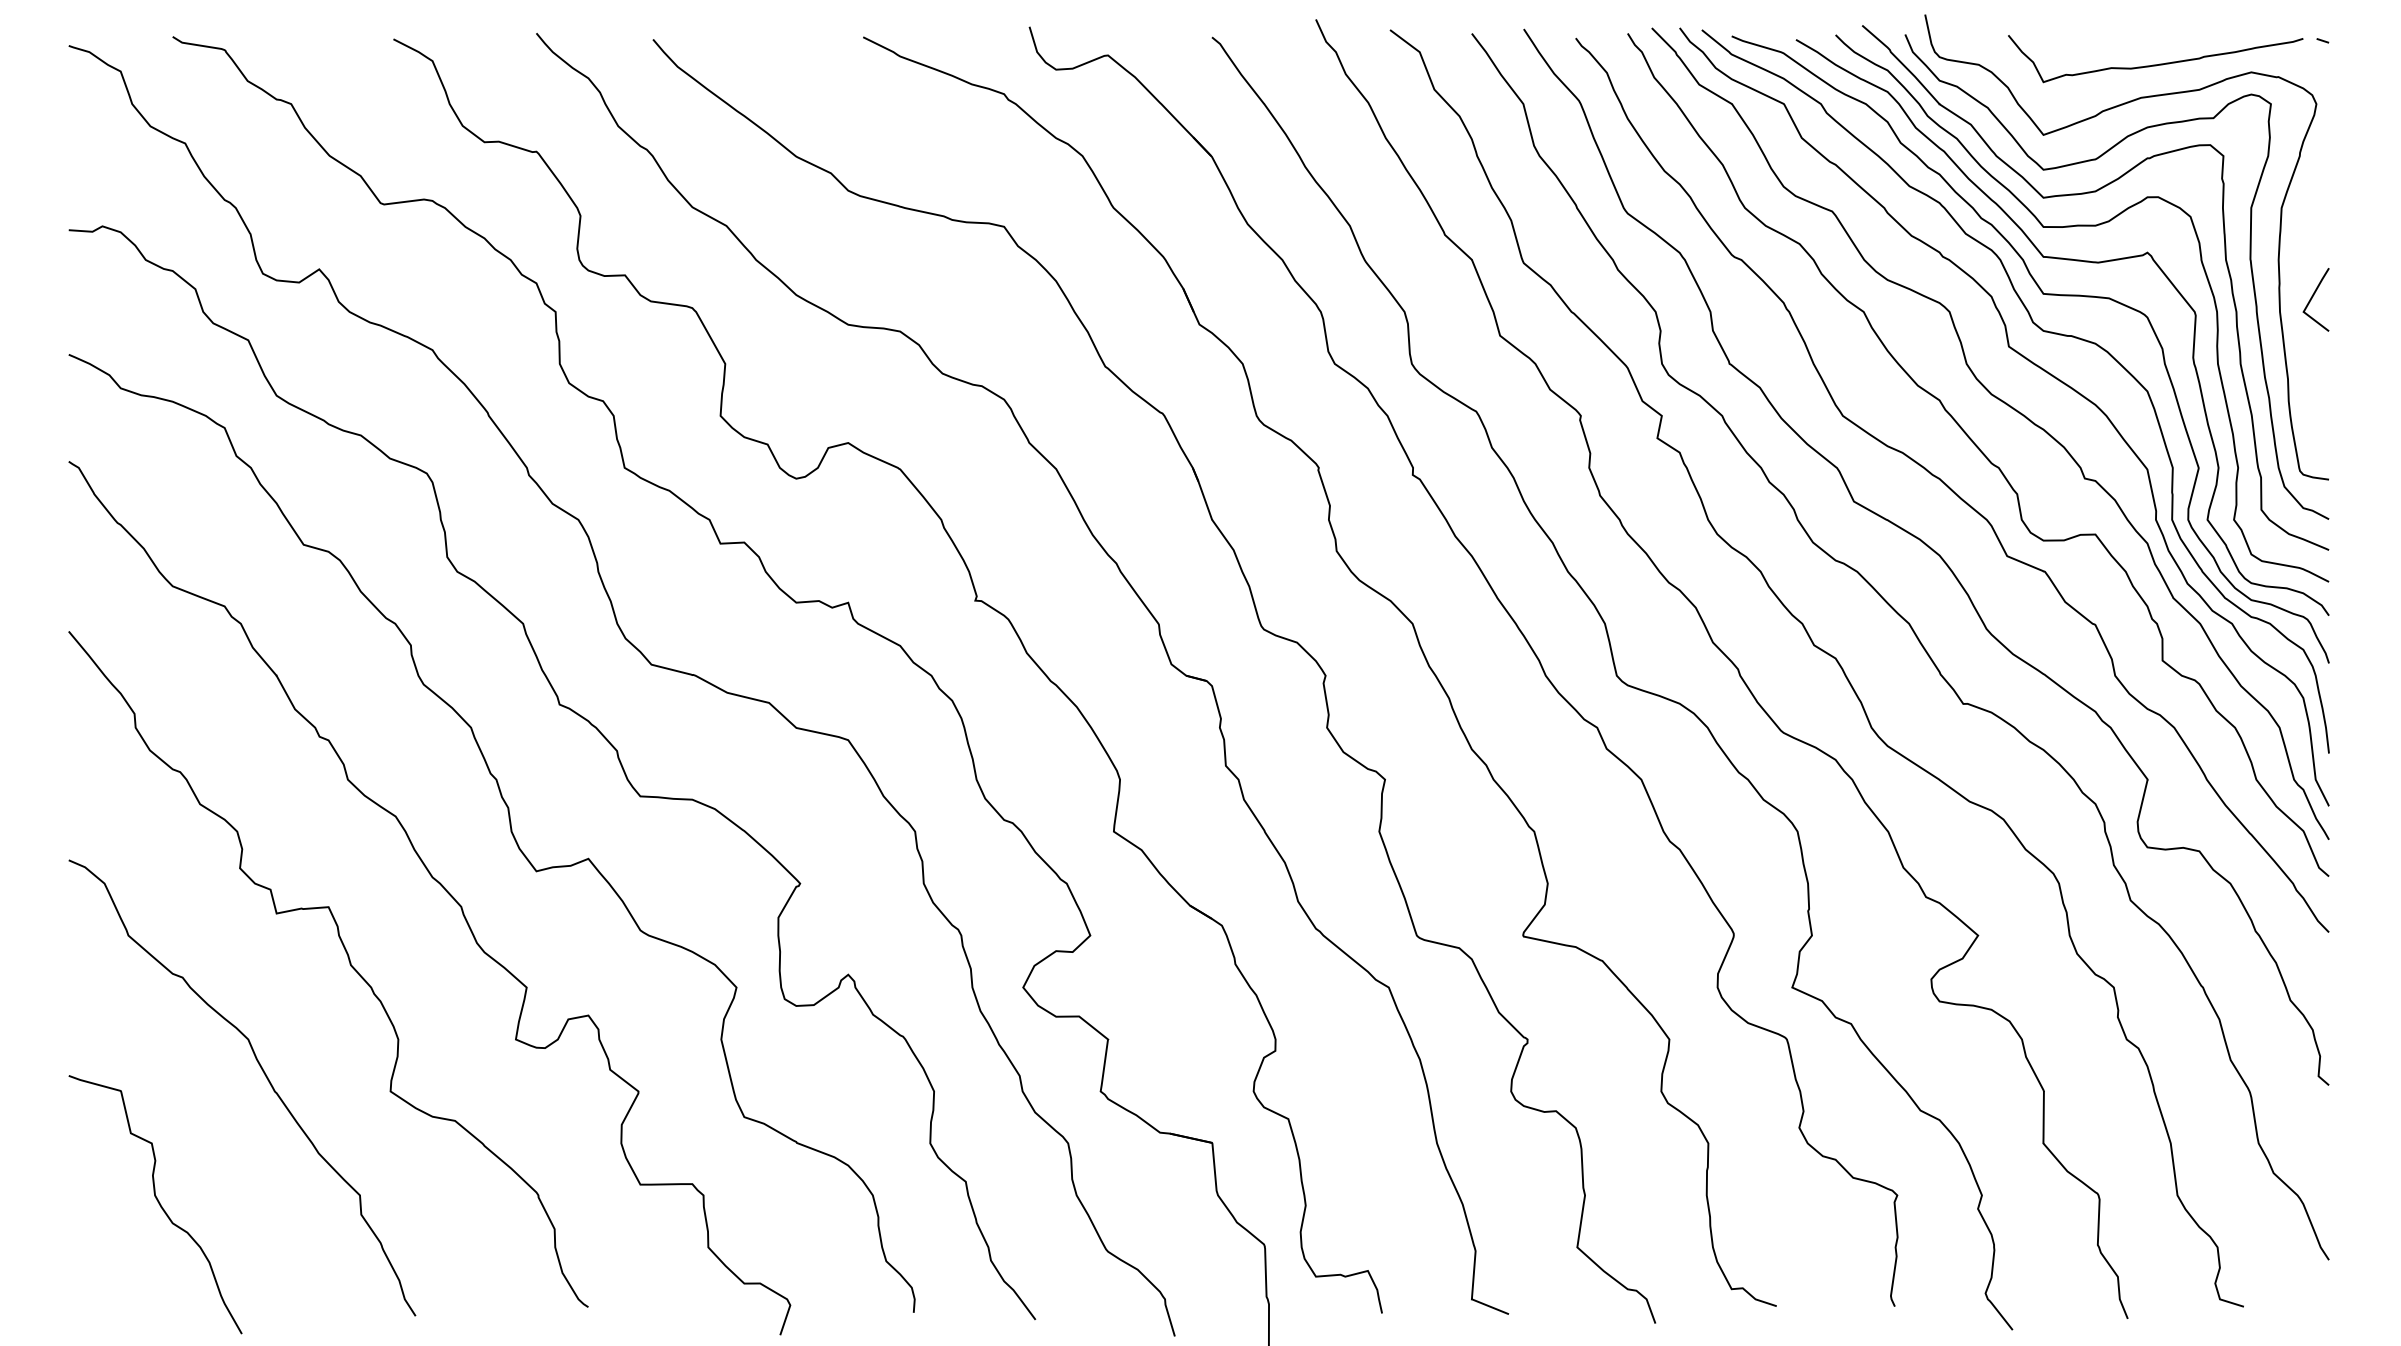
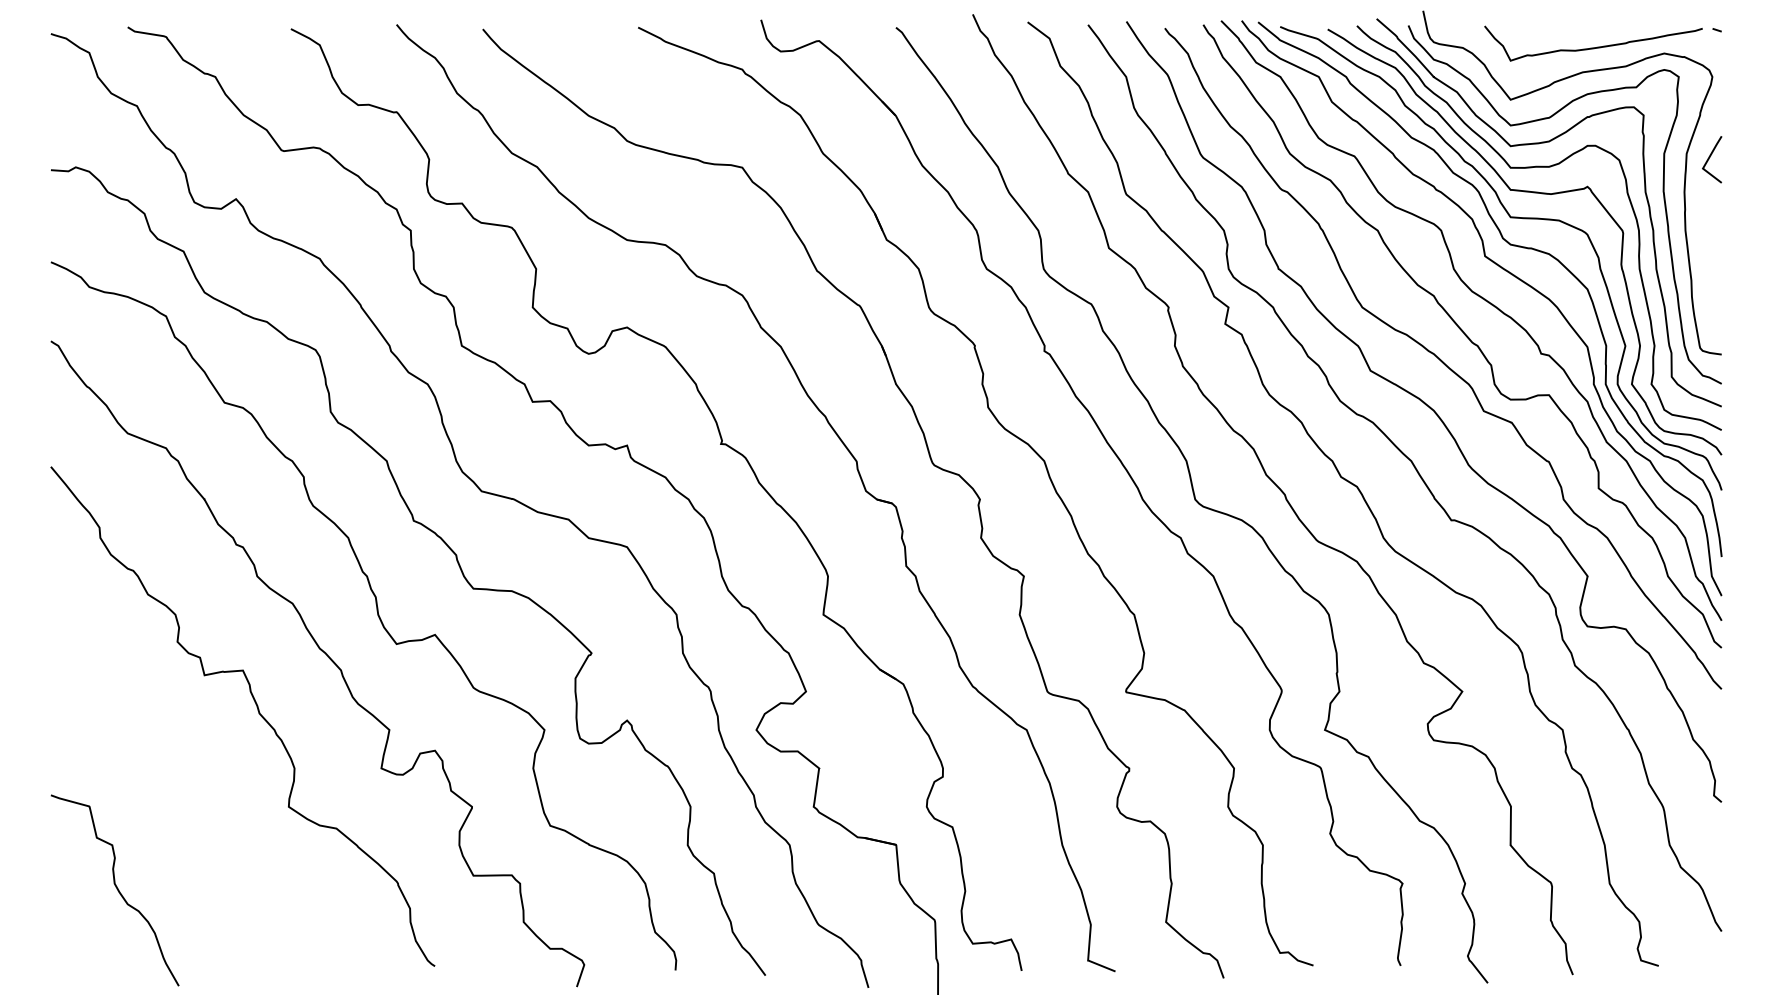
line: (2313, 296) -> (1710, 157), moved
curve: (264, 1076) -> (195, 795), removed

